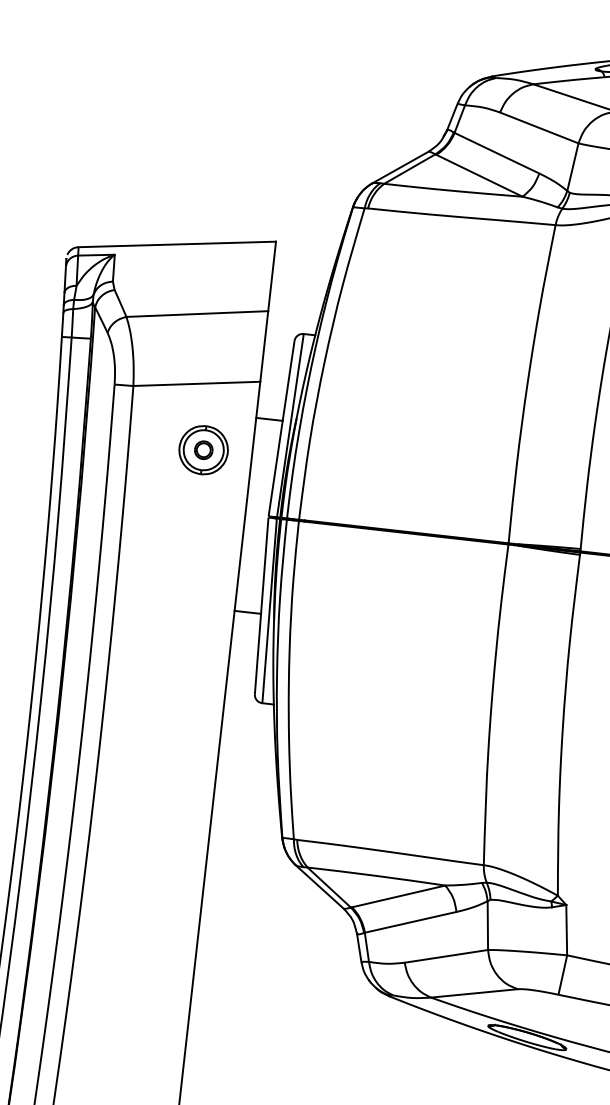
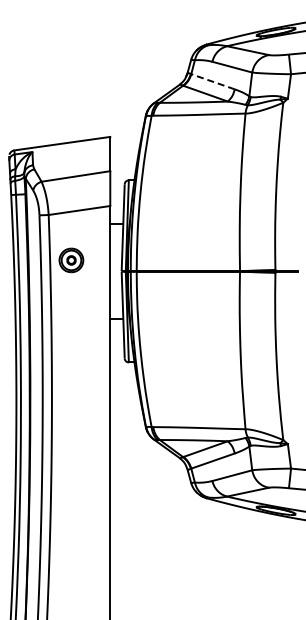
line: (495, 152) -> (212, 81), solid -> dashed
part: (203, 450) -> (71, 260), moved

